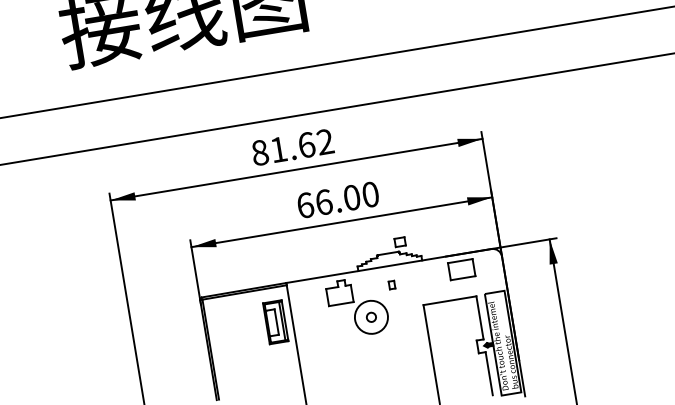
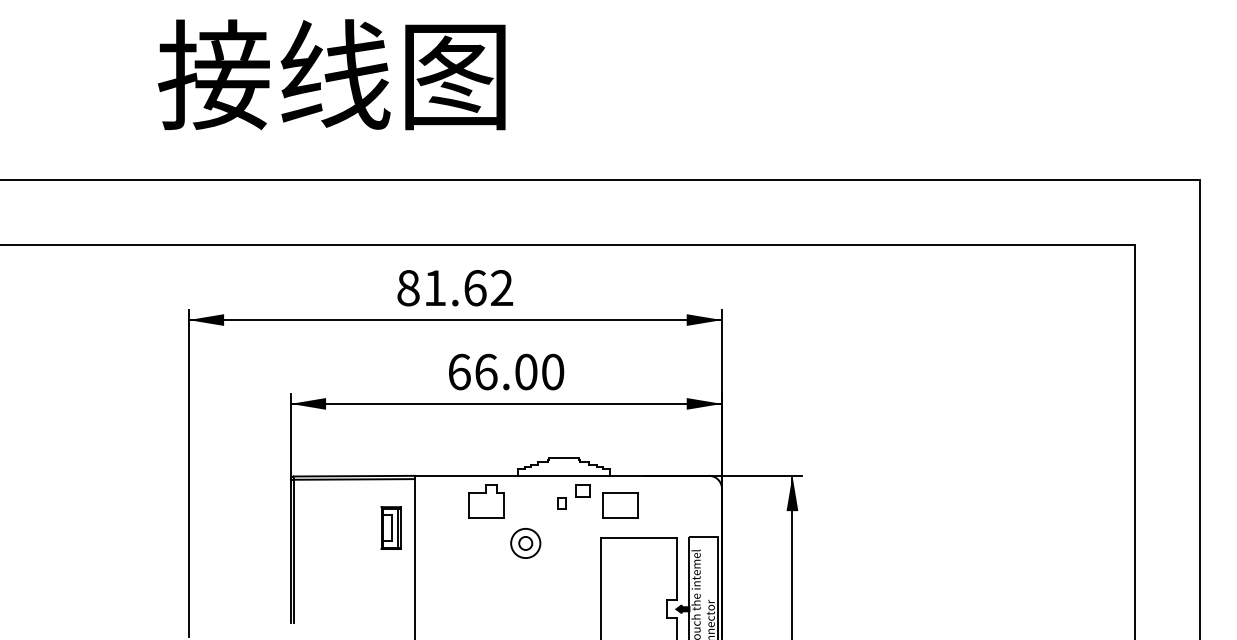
part: (399, 241) -> (582, 490), moved
part: (461, 269) -> (620, 505), moved
circle: (371, 317) -> (525, 543), size x0.62
part: (275, 321) -> (390, 527), size x0.71

